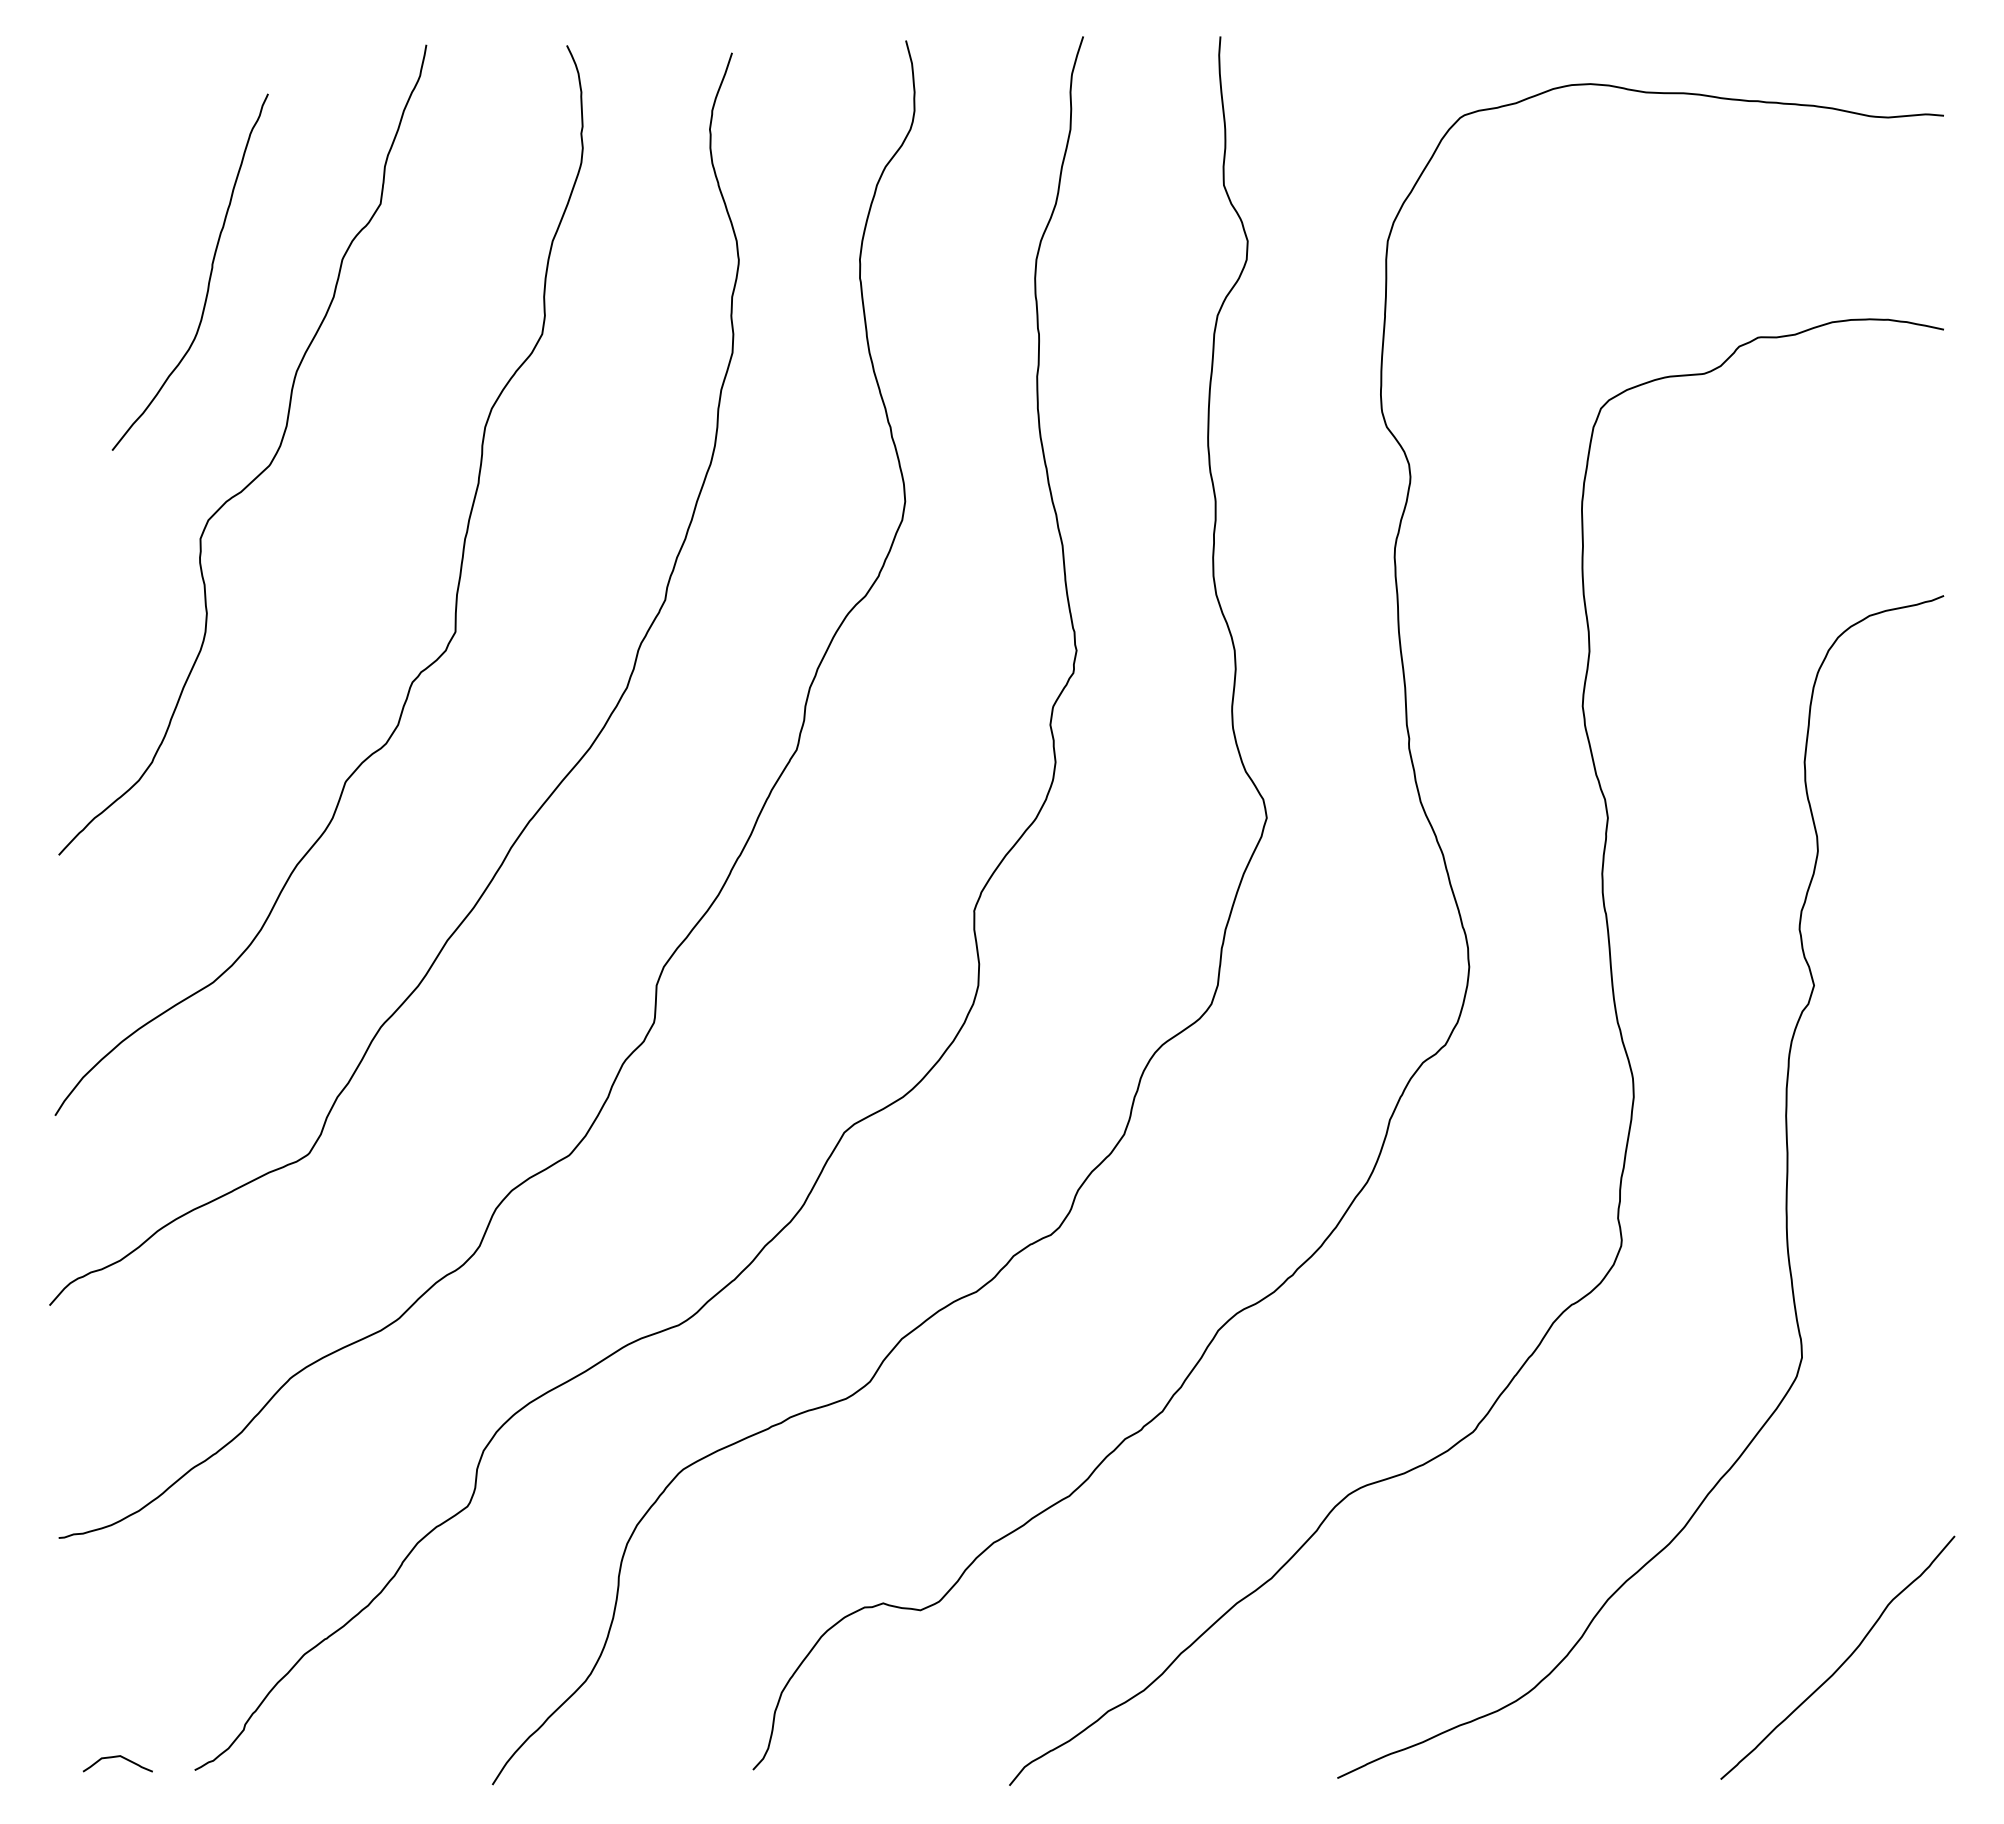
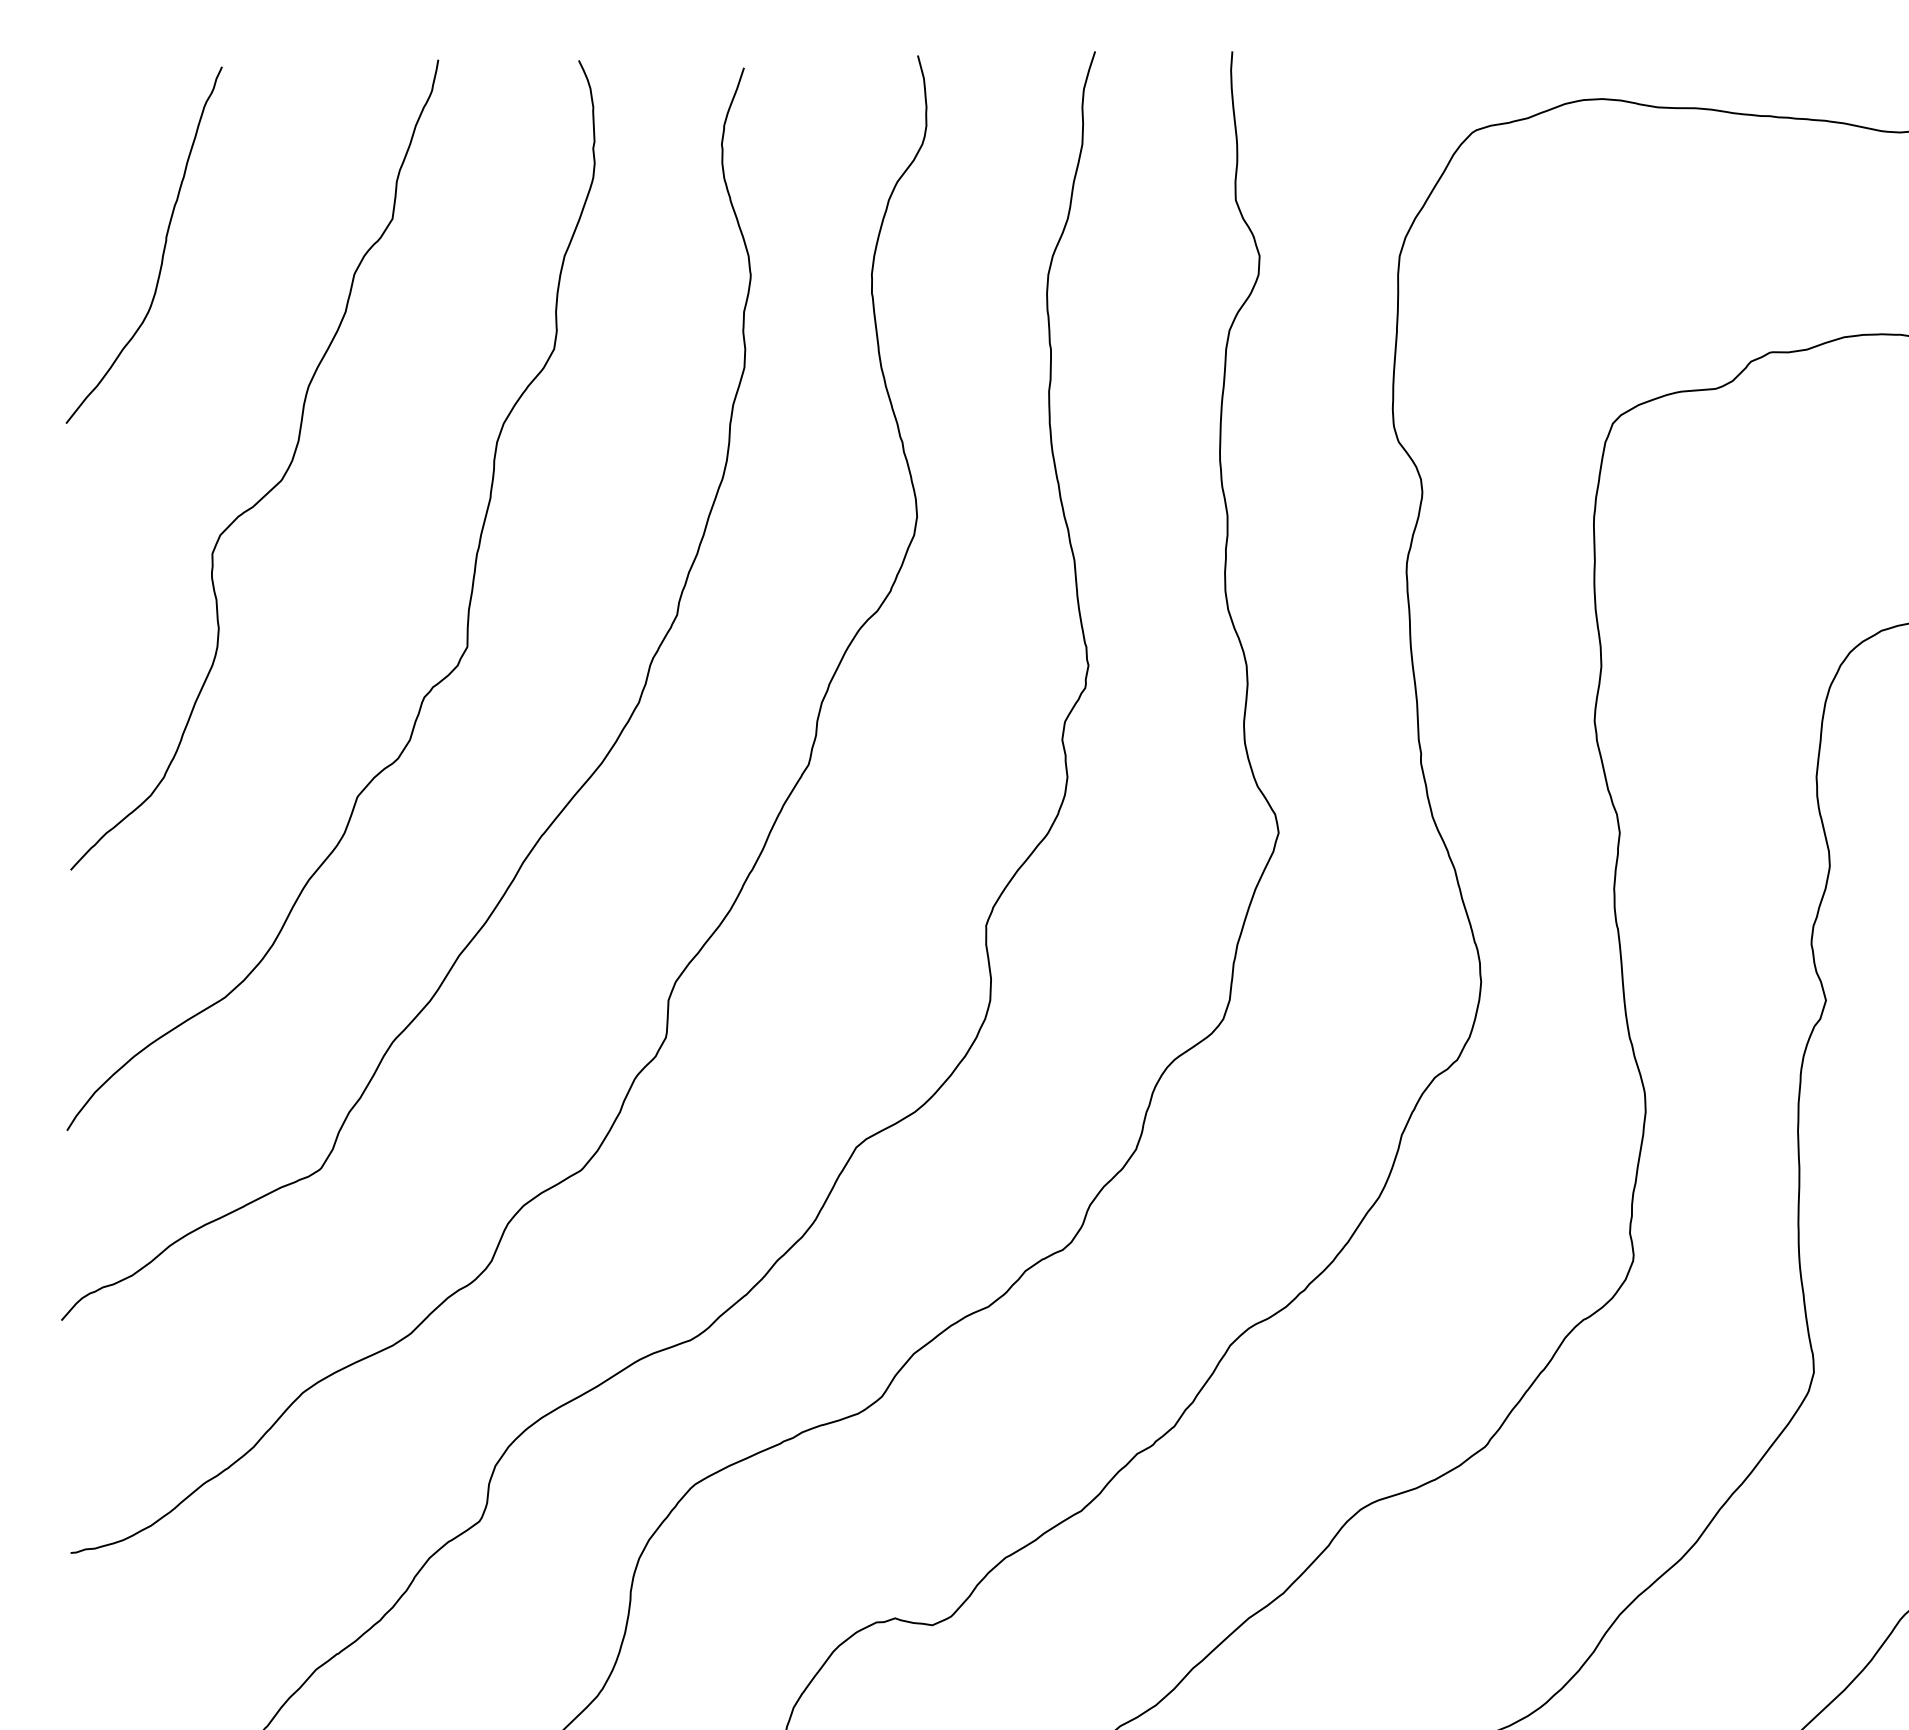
curve: (209, 275) -> (163, 248), moved

